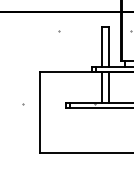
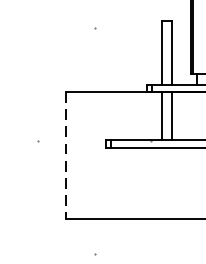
line: (40, 112) -> (65, 155), solid -> dashed

